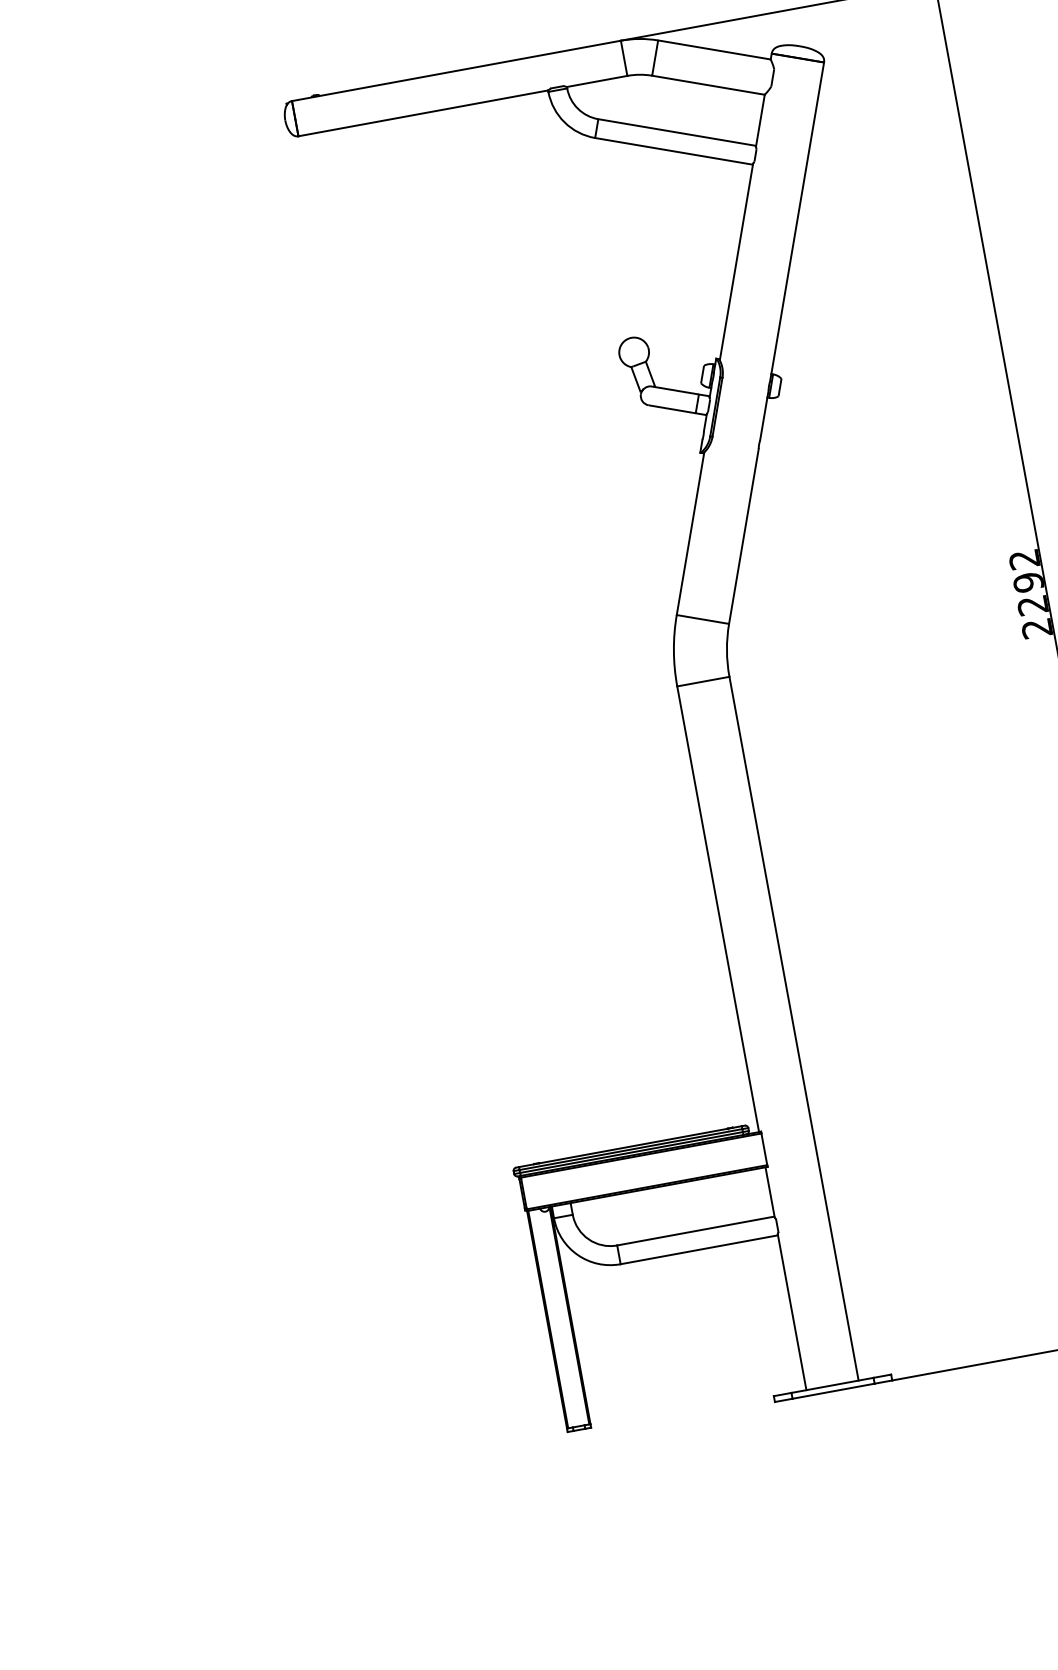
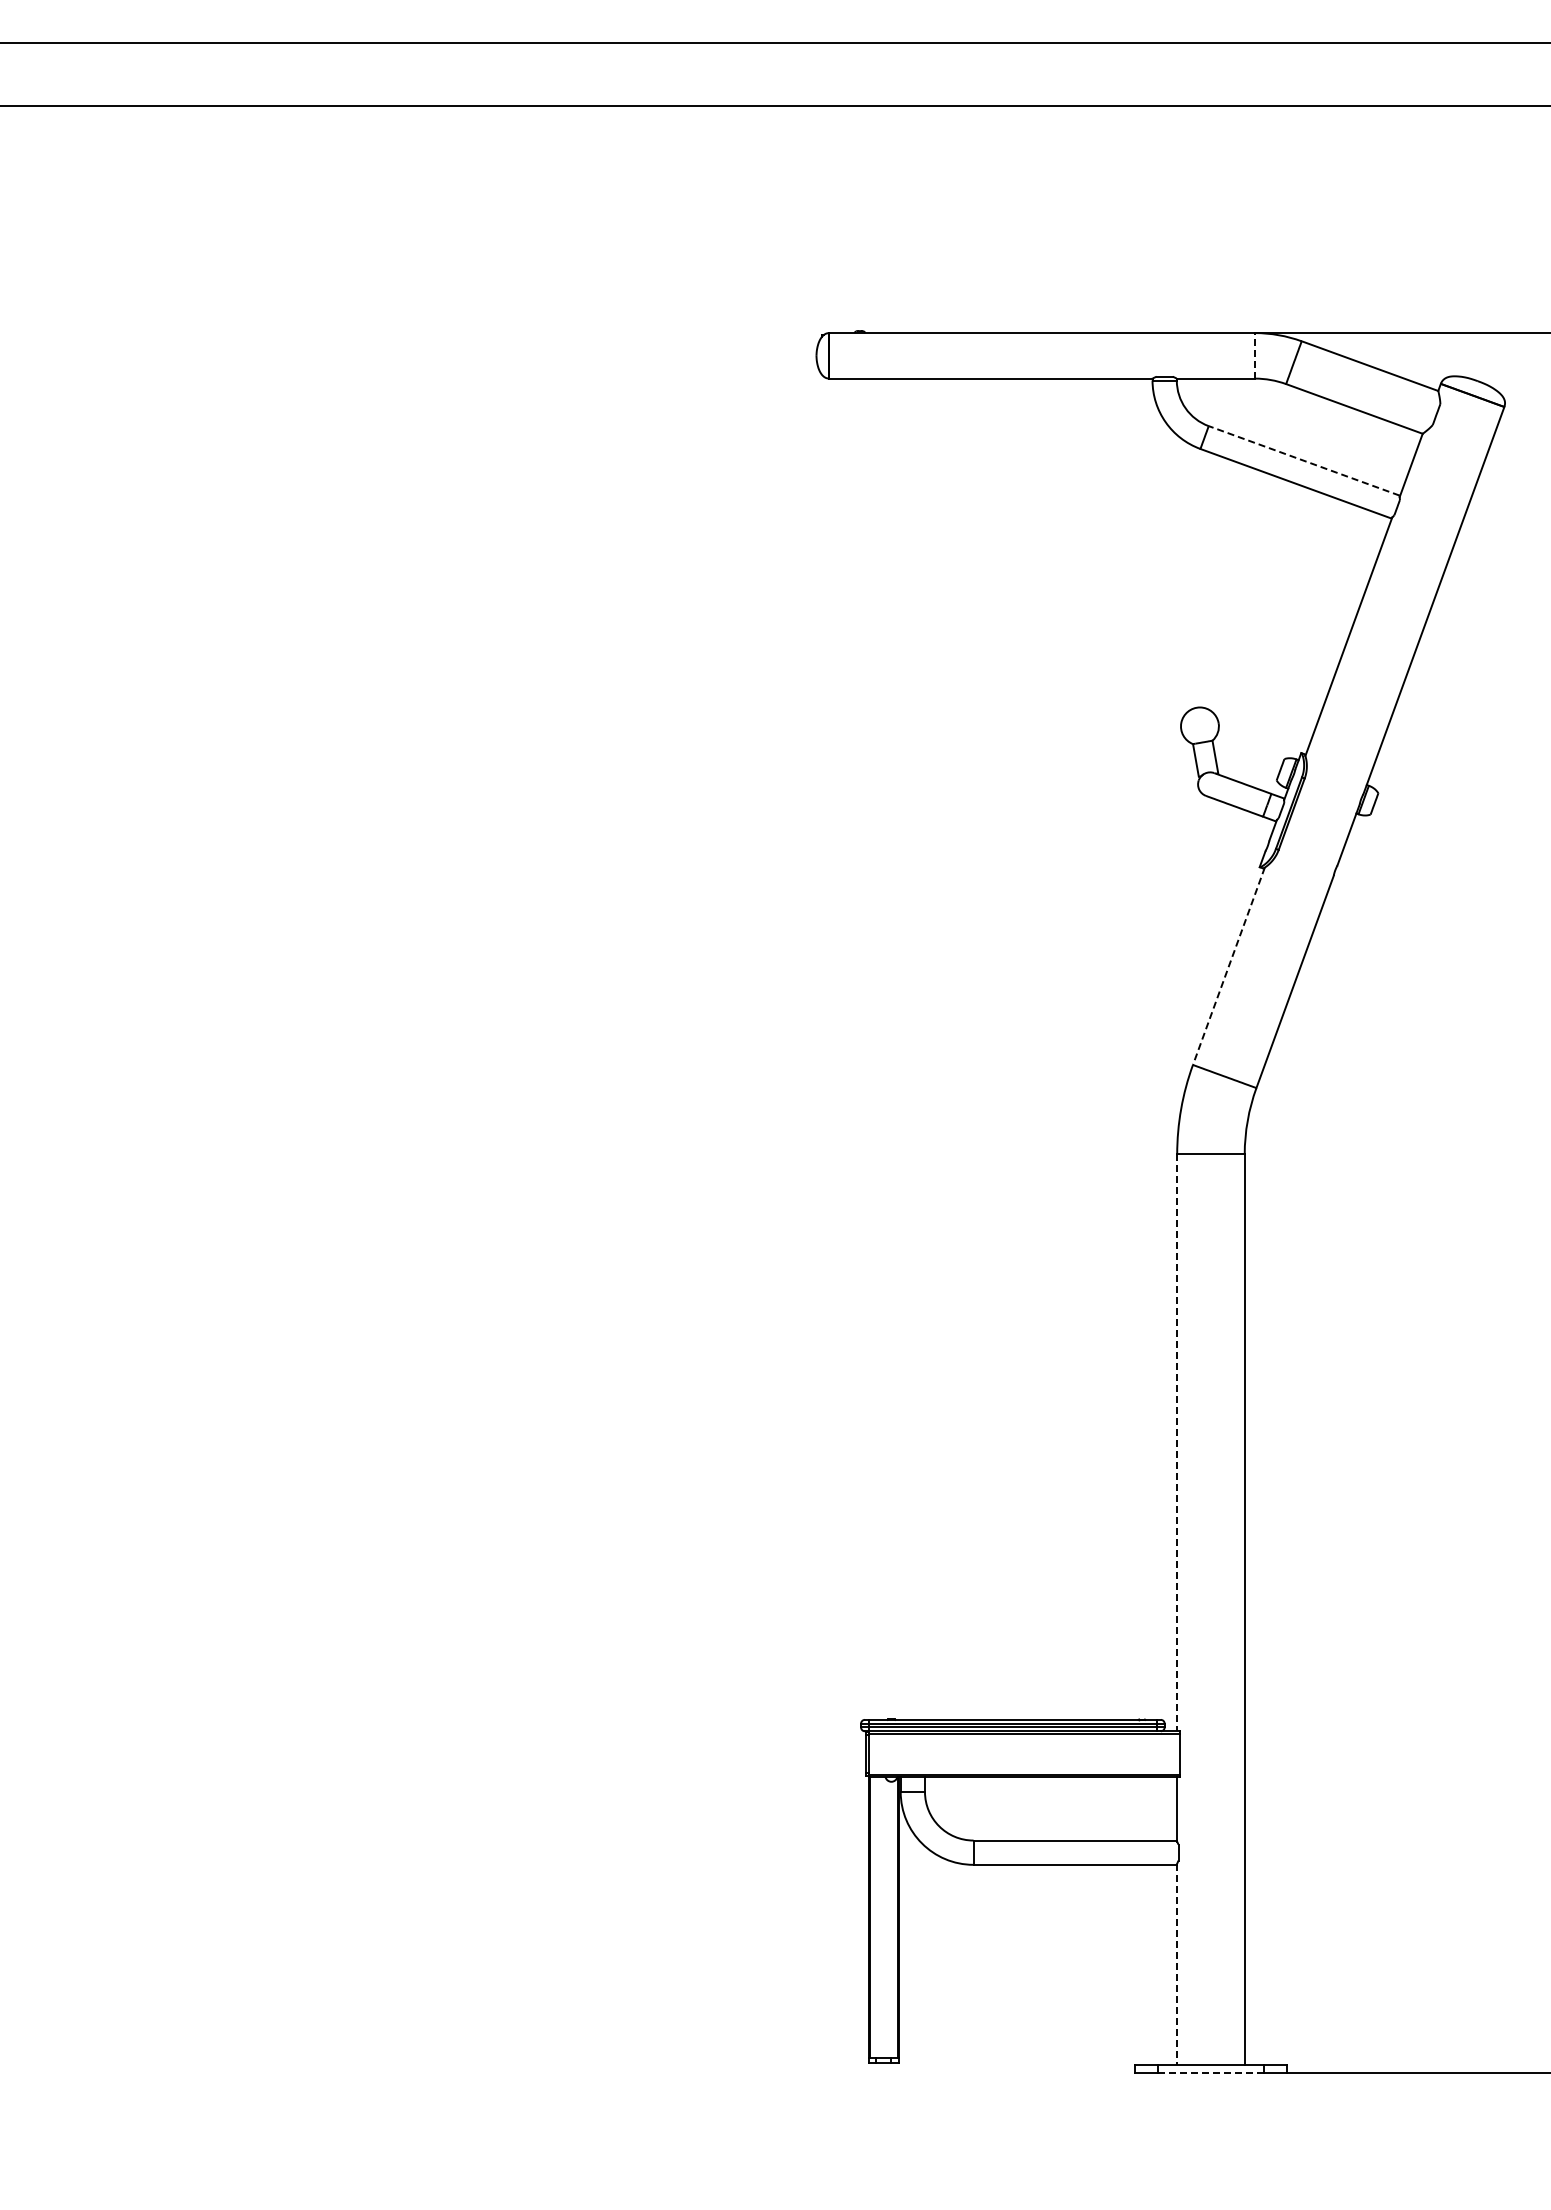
line: (623, 58) -> (1254, 355), solid -> dashed
line: (677, 132) -> (1304, 460), solid -> dashed
line: (690, 533) -> (1228, 966), solid -> dashed
line: (718, 909) -> (1177, 1443), solid -> dashed
line: (792, 1312) -> (1177, 1964), solid -> dashed
line: (833, 1390) -> (1211, 2072), solid -> dashed

